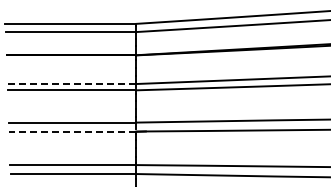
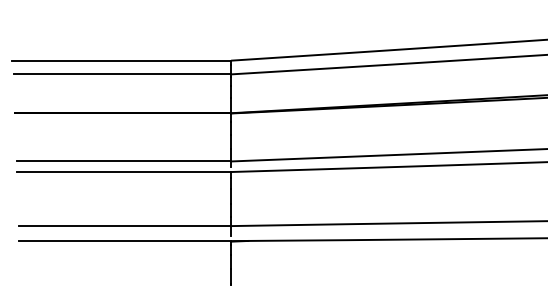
line: (71, 84) -> (123, 162), dashed -> solid
line: (71, 131) -> (123, 241), dashed -> solid

